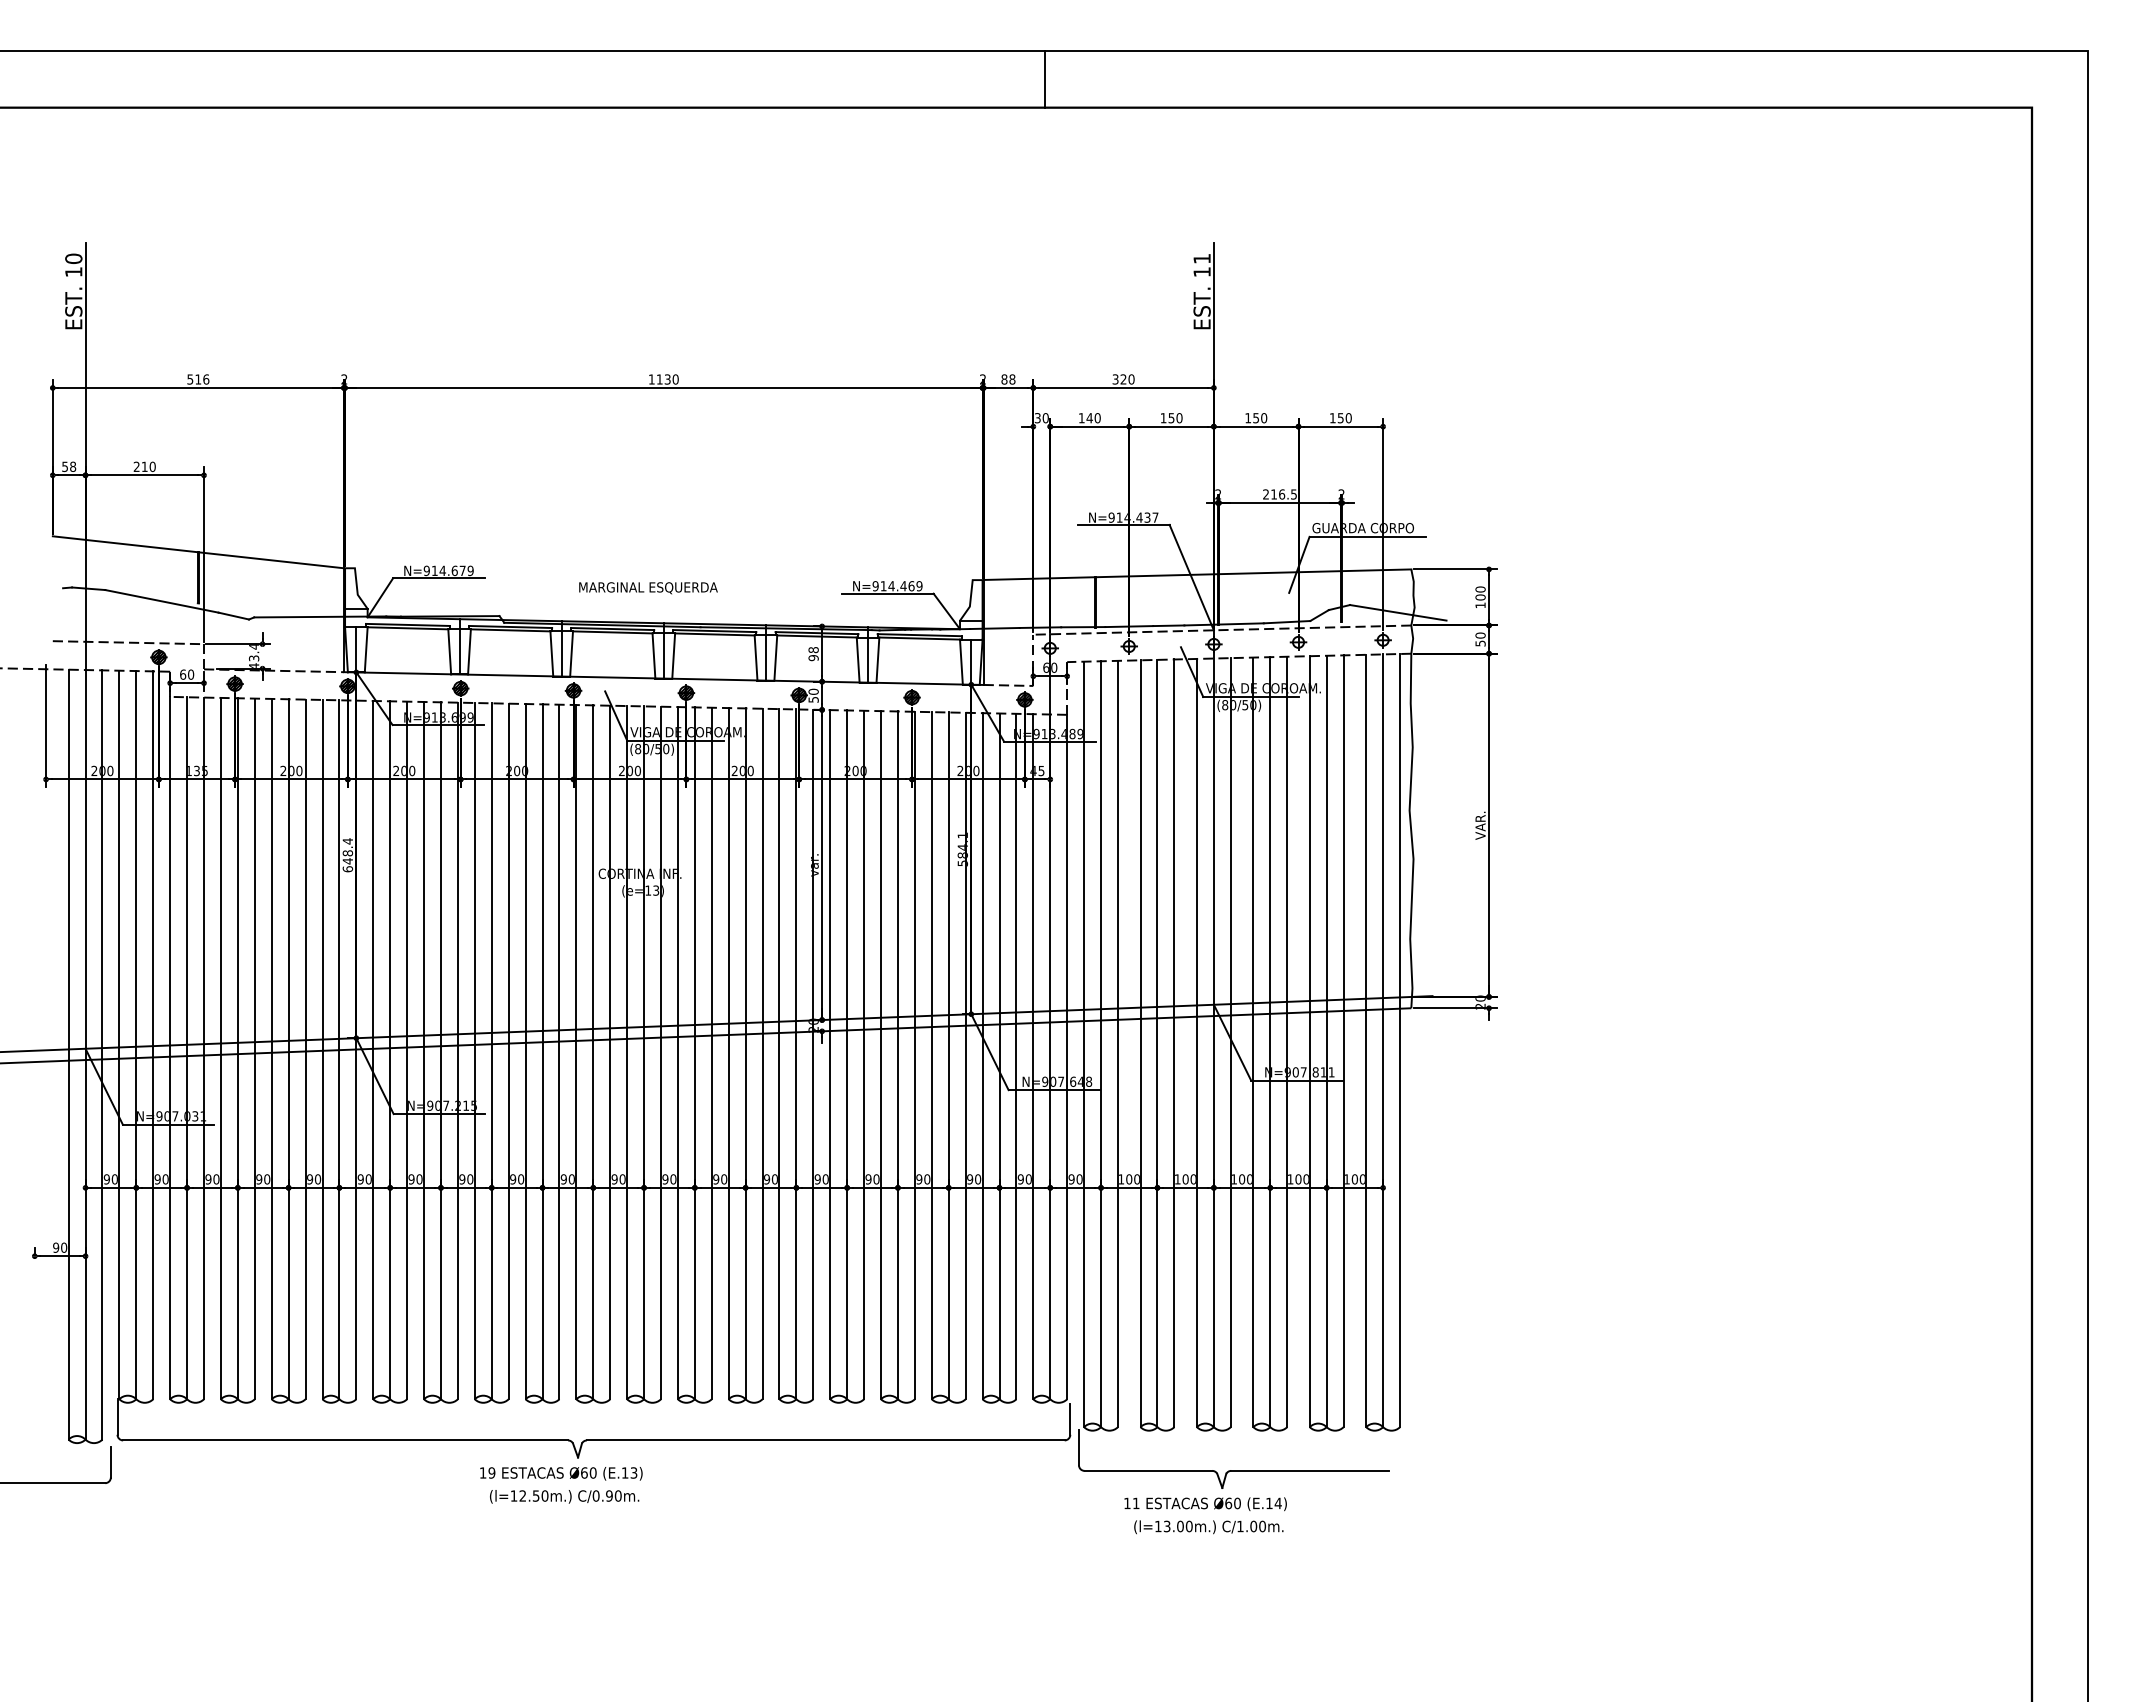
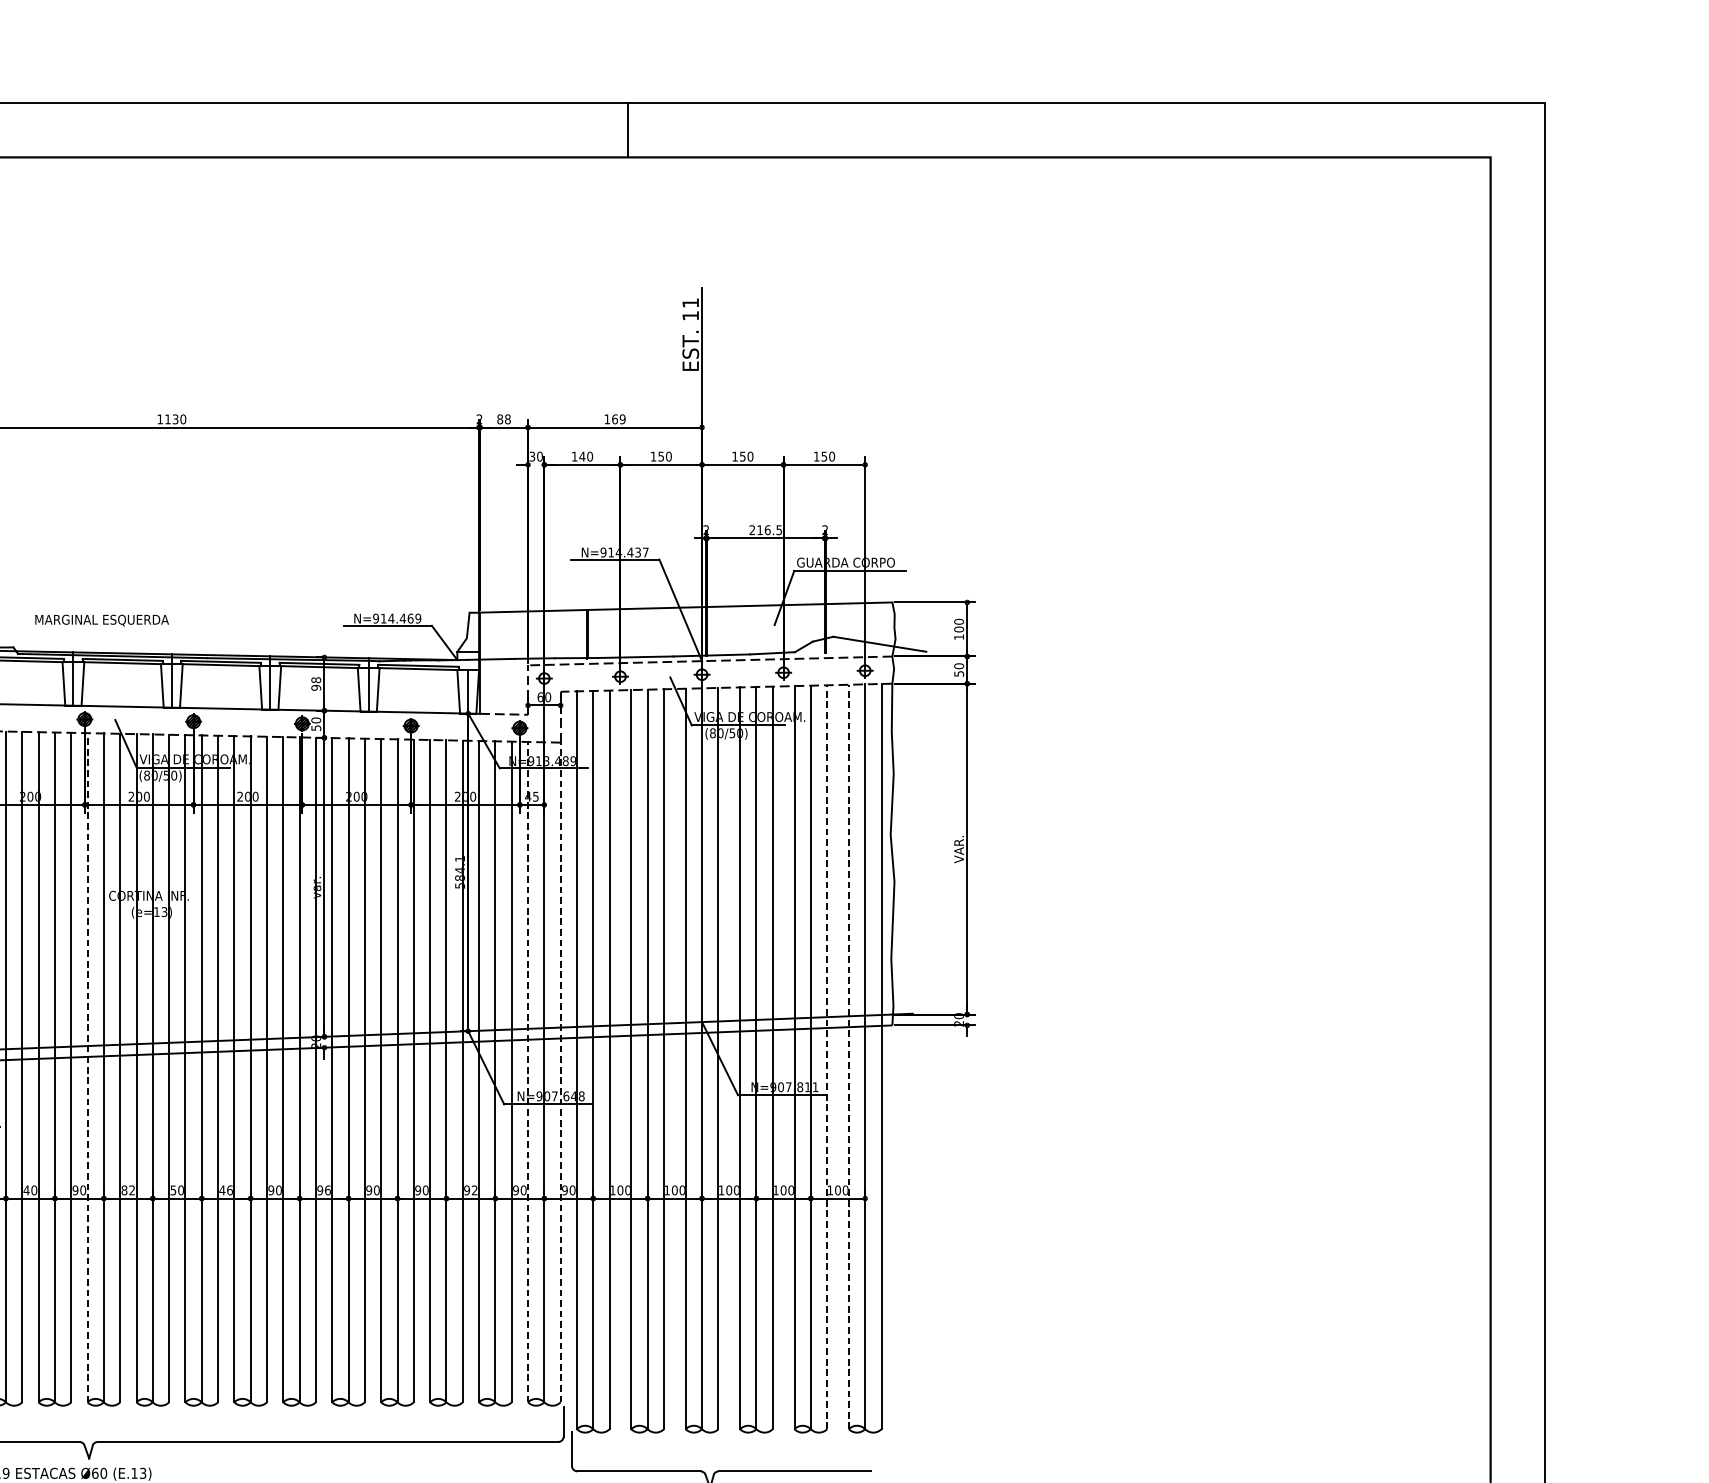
line: (1044, 79) -> (627, 130), moved
text: (1123, 379) -> (614, 419), 320 -> 169
text: (648, 588) -> (102, 620), moved
line: (1366, 1040) -> (849, 1056), solid -> dashed
line: (1343, 1041) -> (826, 1057), solid -> dashed
line: (576, 1051) -> (87, 1067), solid -> dashed
line: (1033, 1056) -> (528, 1071), solid -> dashed
line: (1067, 1056) -> (560, 1071), solid -> dashed
text: (513, 1179) -> (26, 1190), 90 -> 40
text: (618, 1179) -> (128, 1190), 90 -> 82
text: (665, 1179) -> (173, 1190), 90 -> 50
text: (720, 1179) -> (226, 1190), 90 -> 46
text: (825, 1179) -> (327, 1190), 90 -> 96
text: (978, 1179) -> (475, 1190), 90 -> 92

